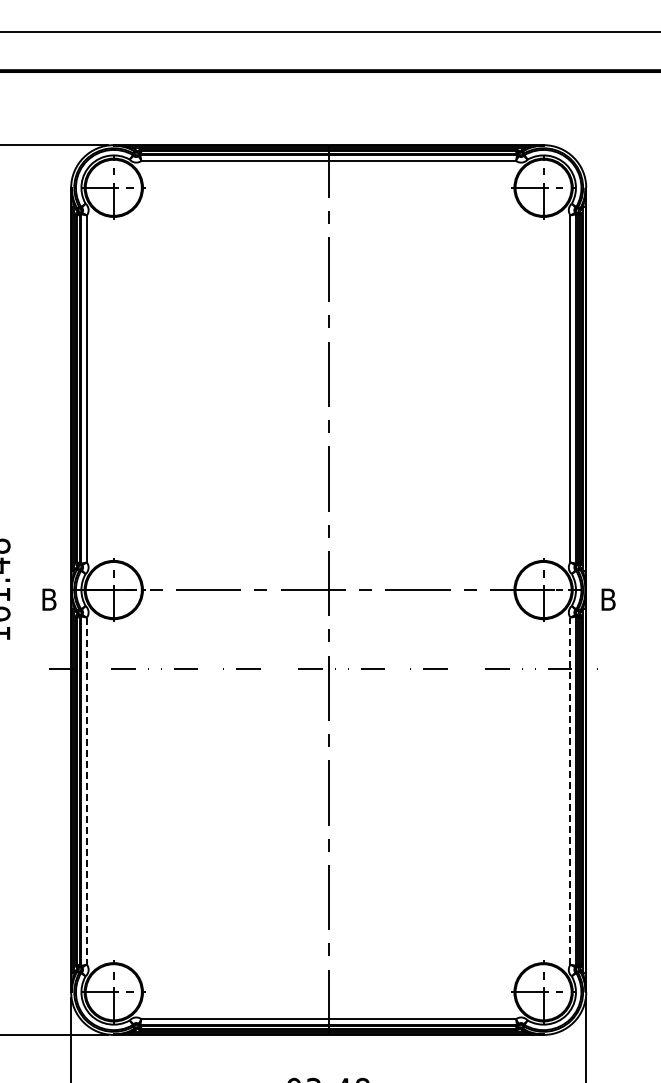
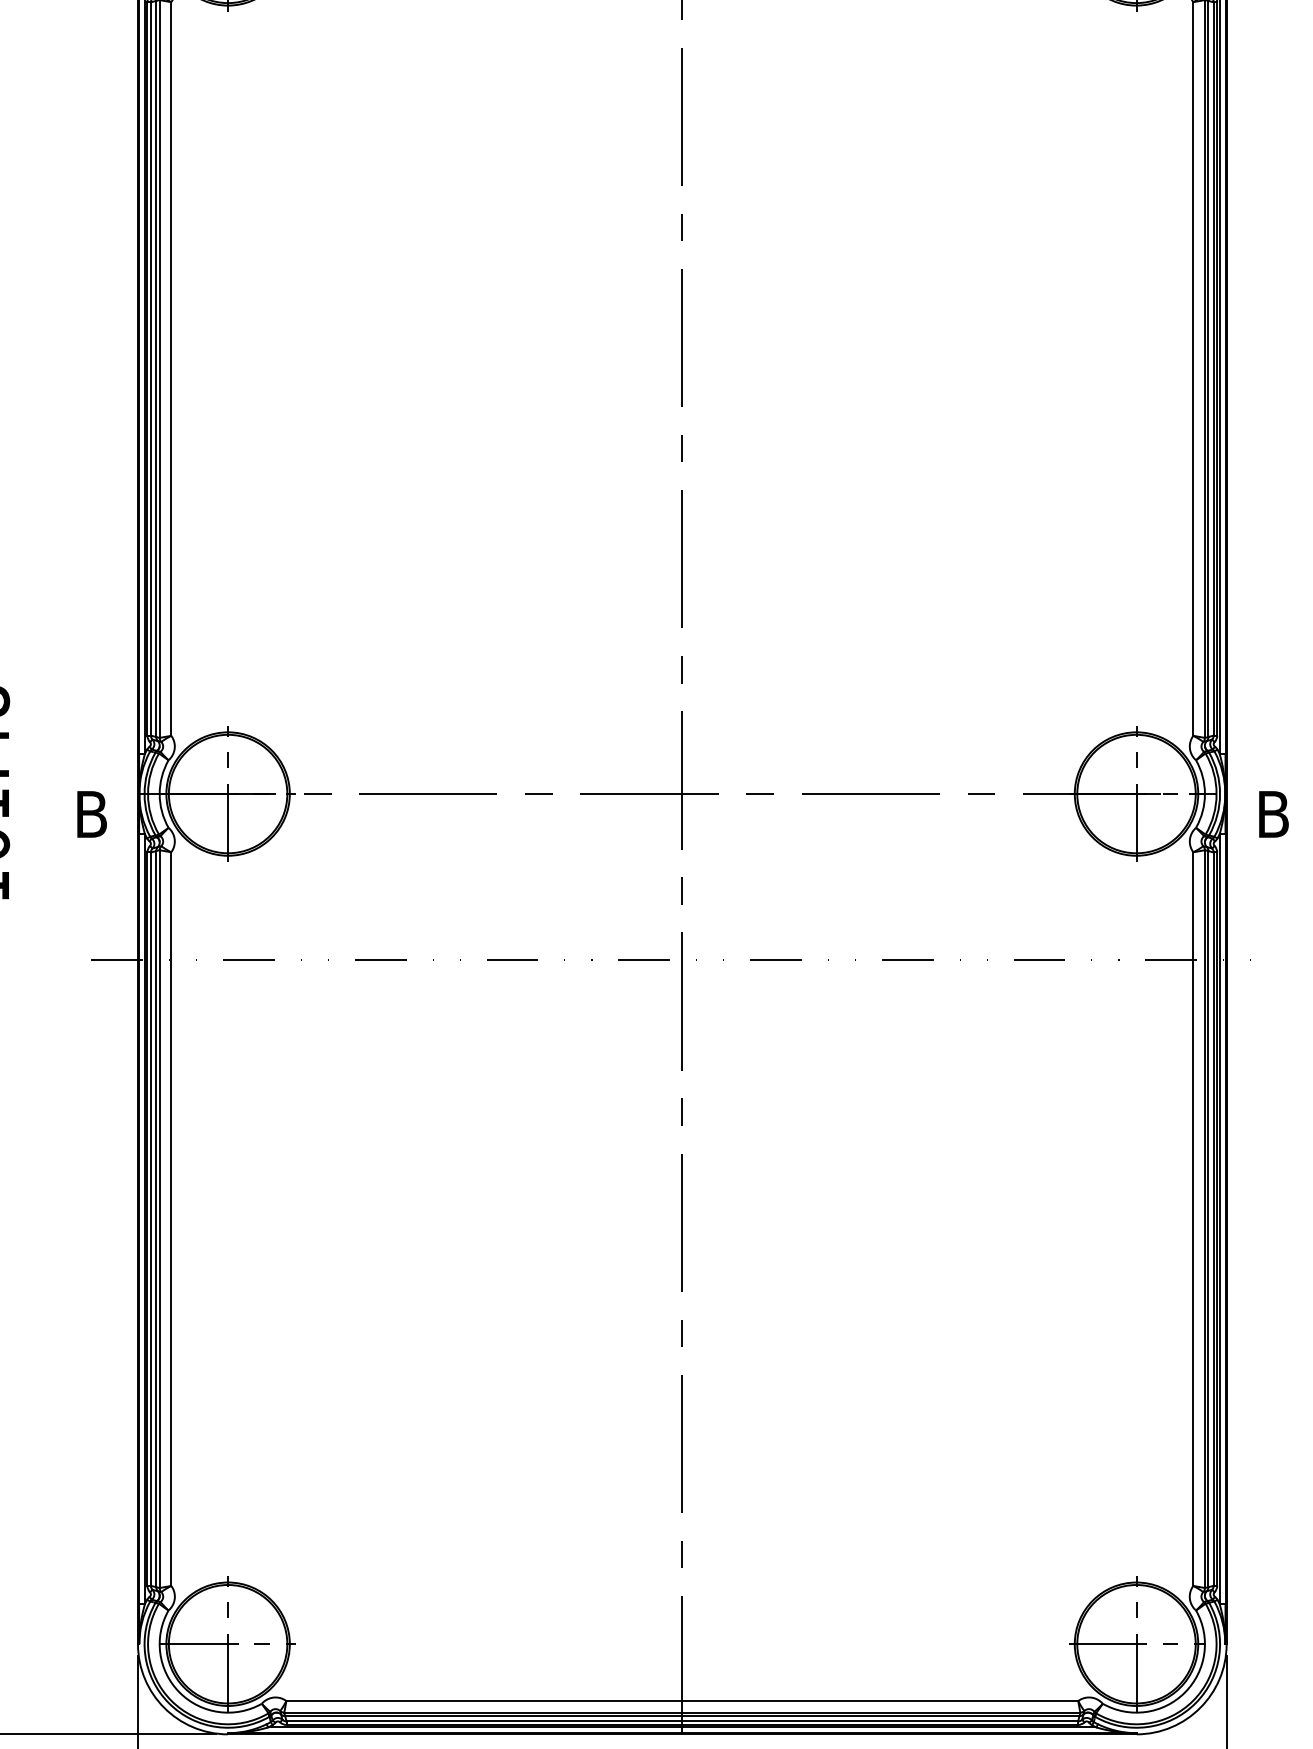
line: (86, 791) -> (170, 1219), dashed -> solid
line: (570, 791) -> (1193, 1219), dashed -> solid

